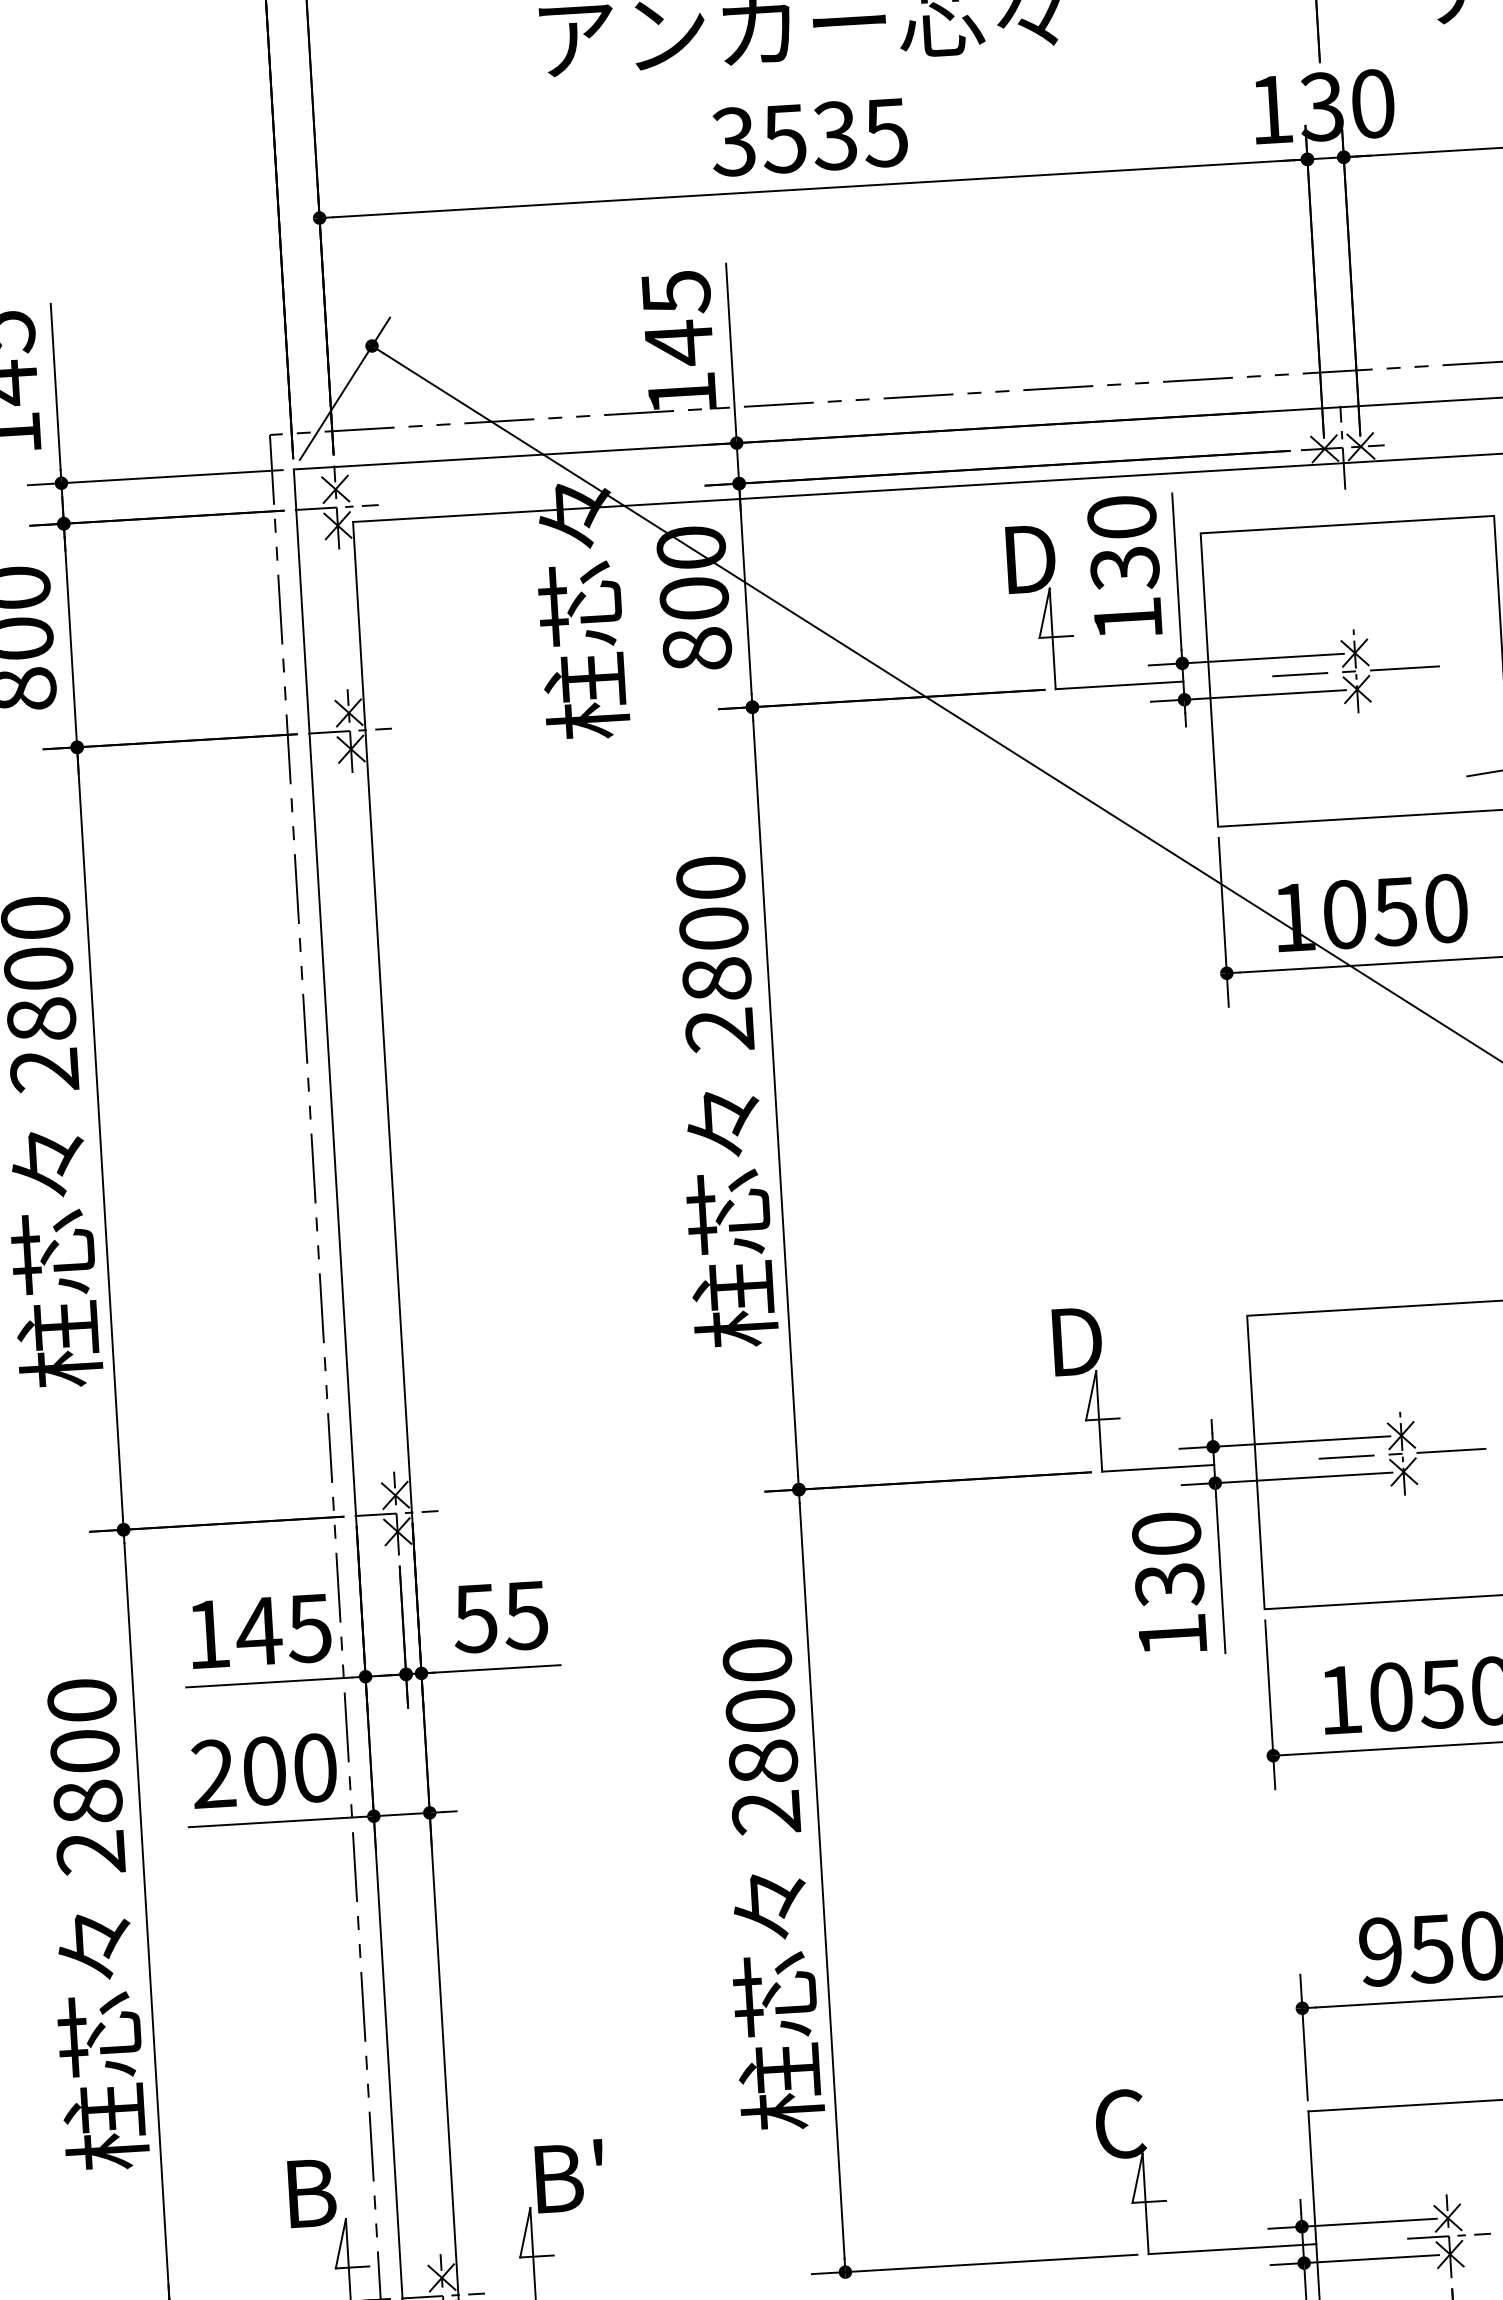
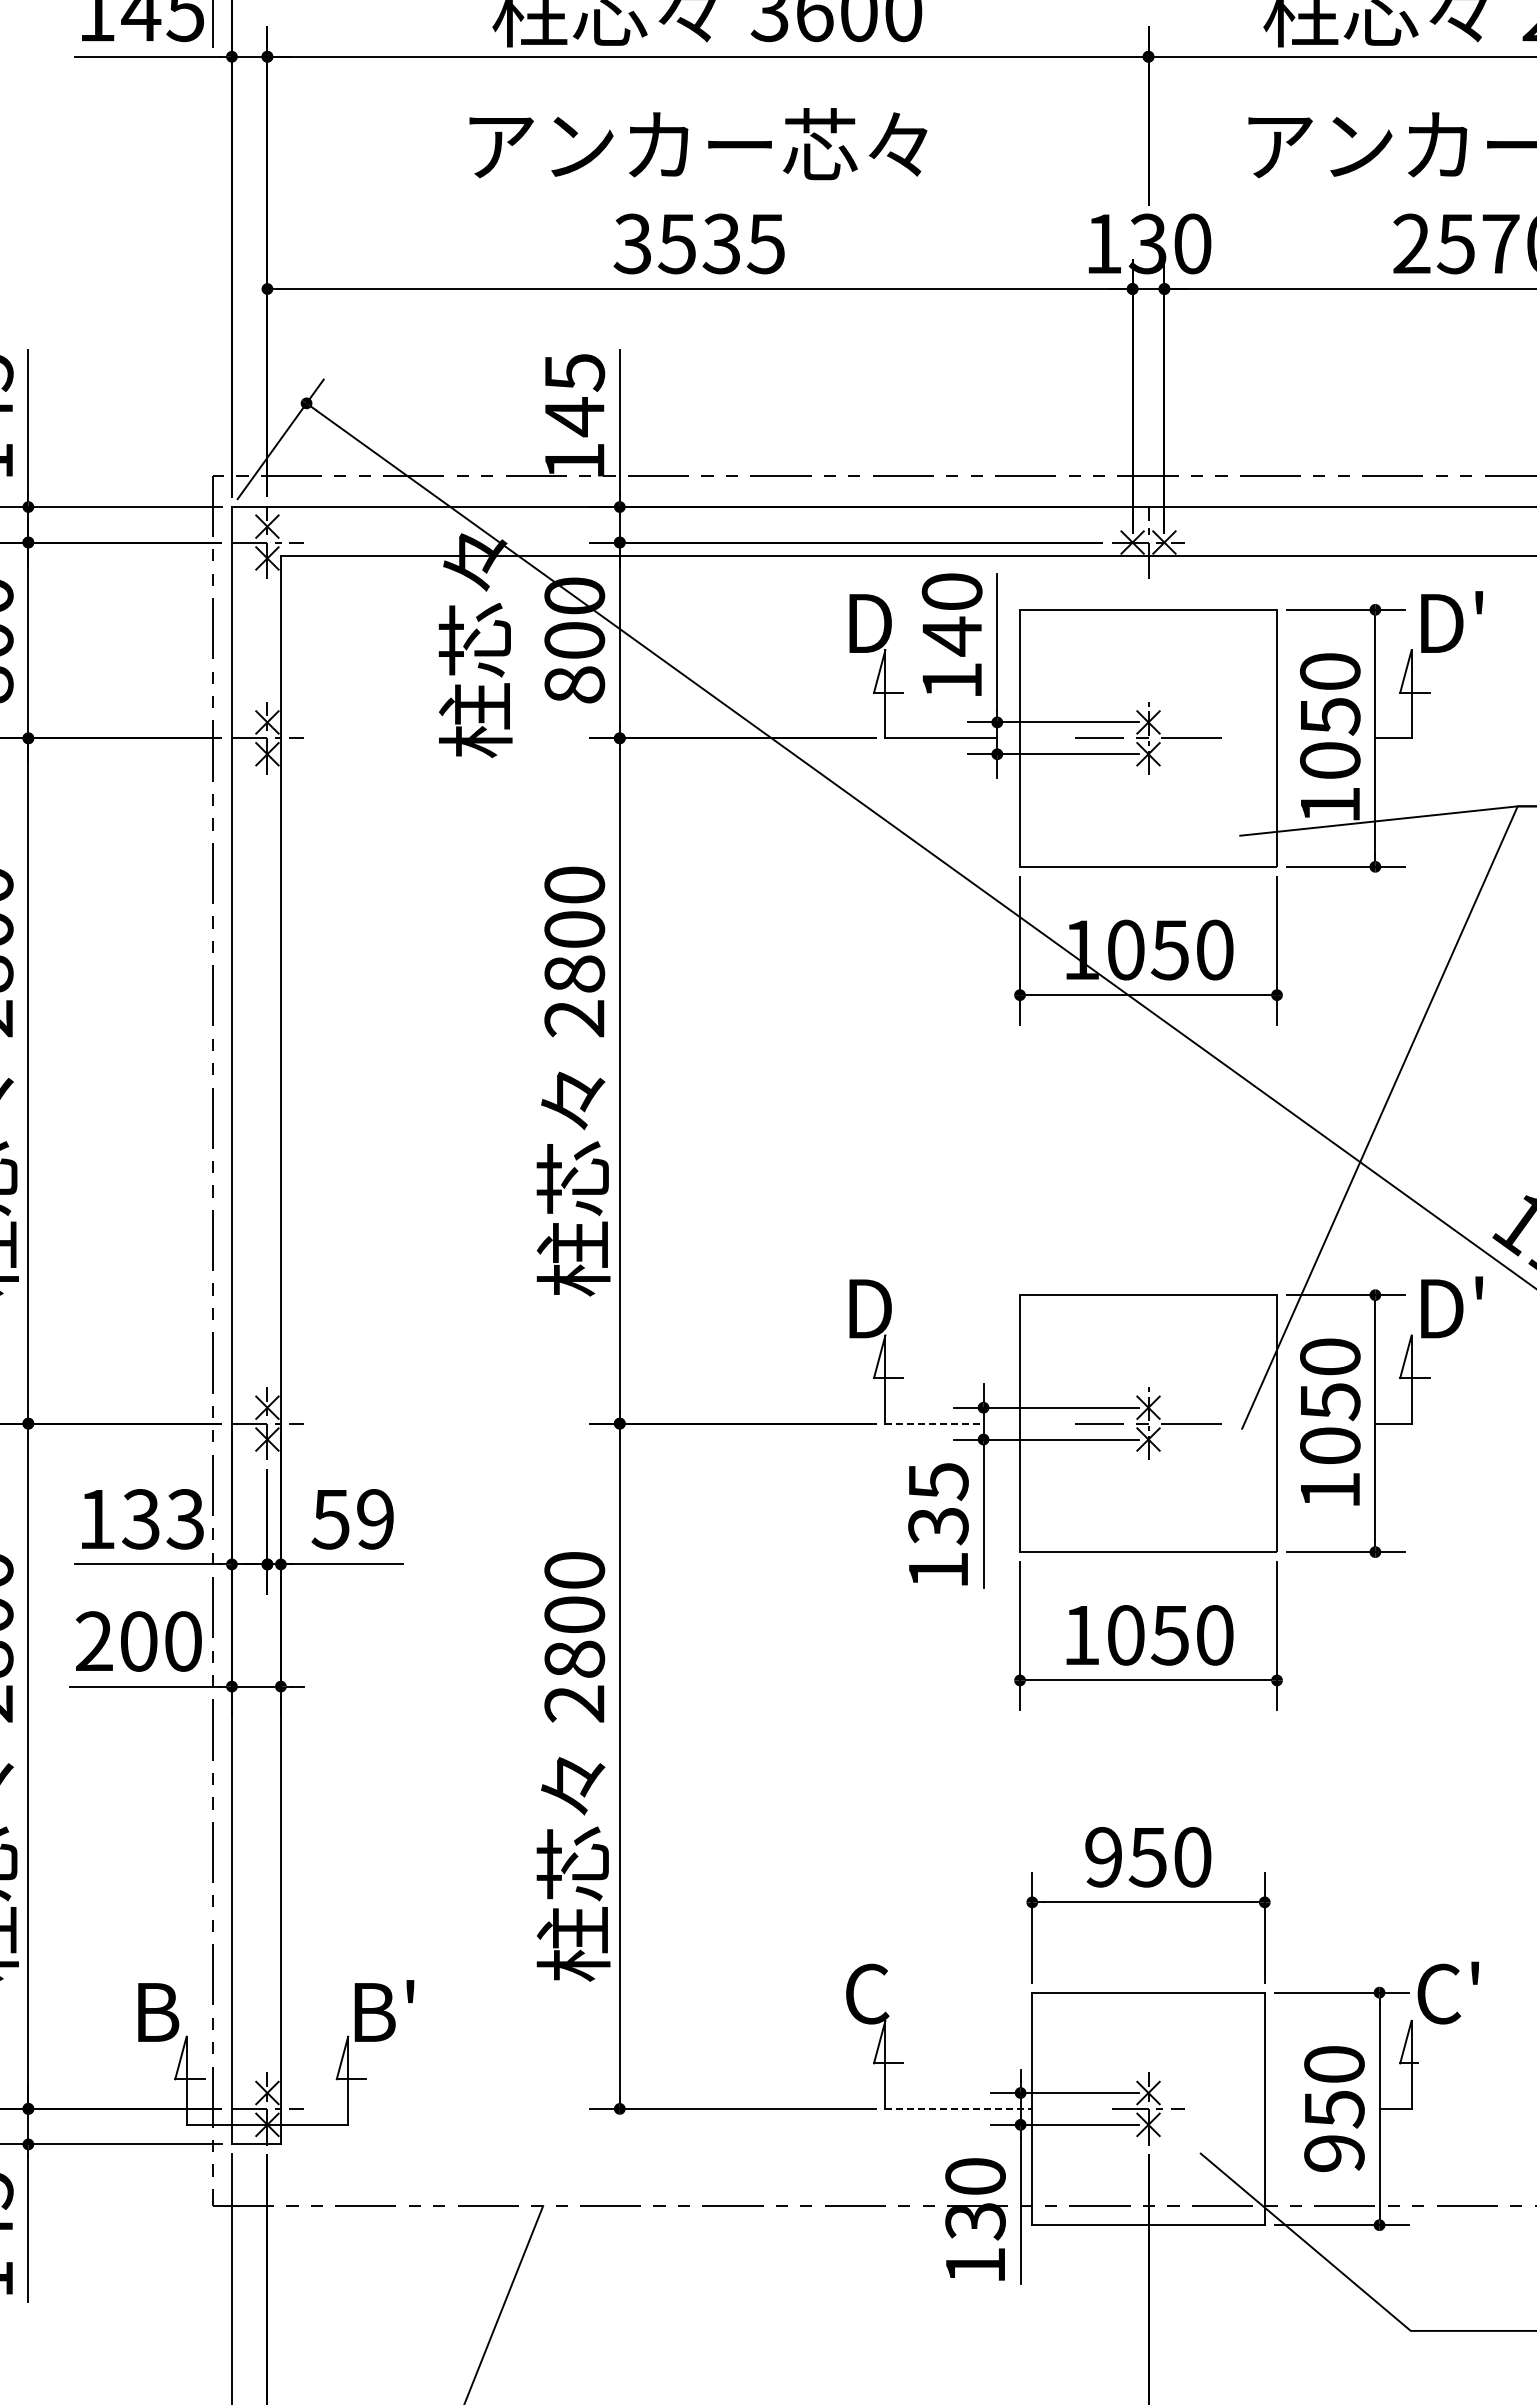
text: (1124, 568) -> (951, 636), 130 -> 140
line: (1158, 1468) -> (934, 1423), solid -> dashed
text: (1166, 1534) -> (938, 1481), 130 -> 135
text: (525, 1615) -> (374, 1519), 55 -> 59
text: (283, 1630) -> (162, 1519), 145 -> 133
line: (1233, 2248) -> (959, 2108), solid -> dashed

